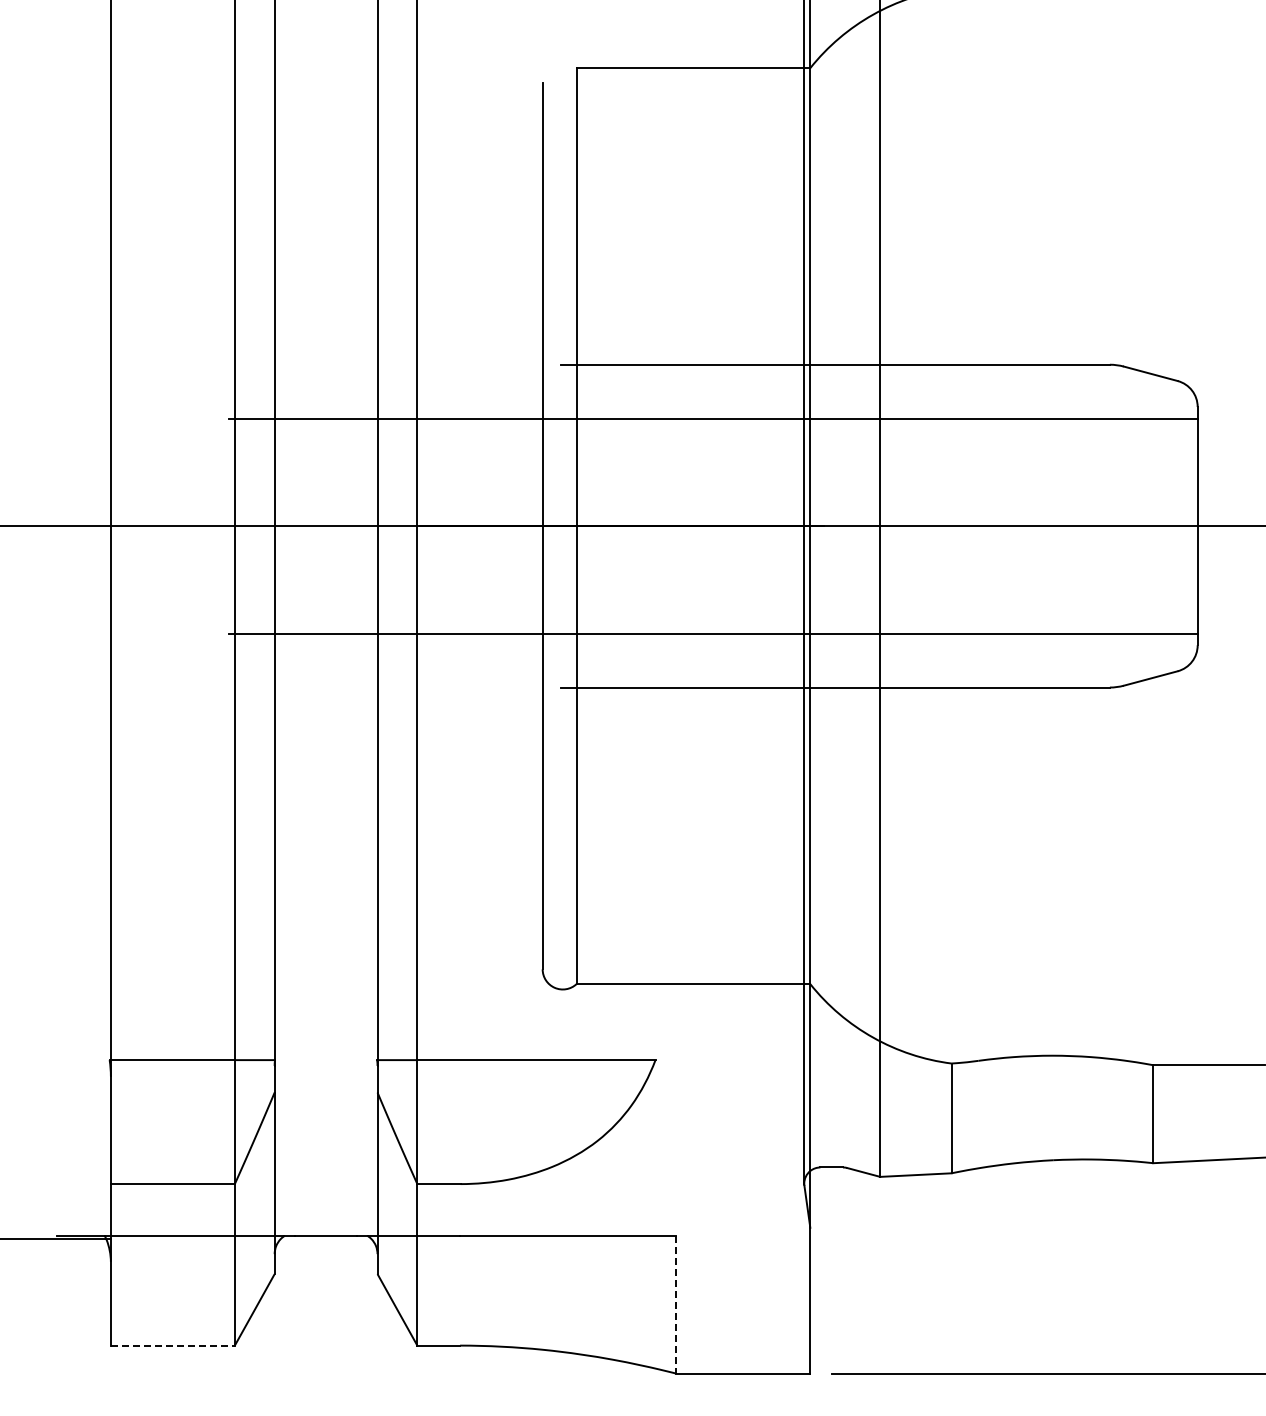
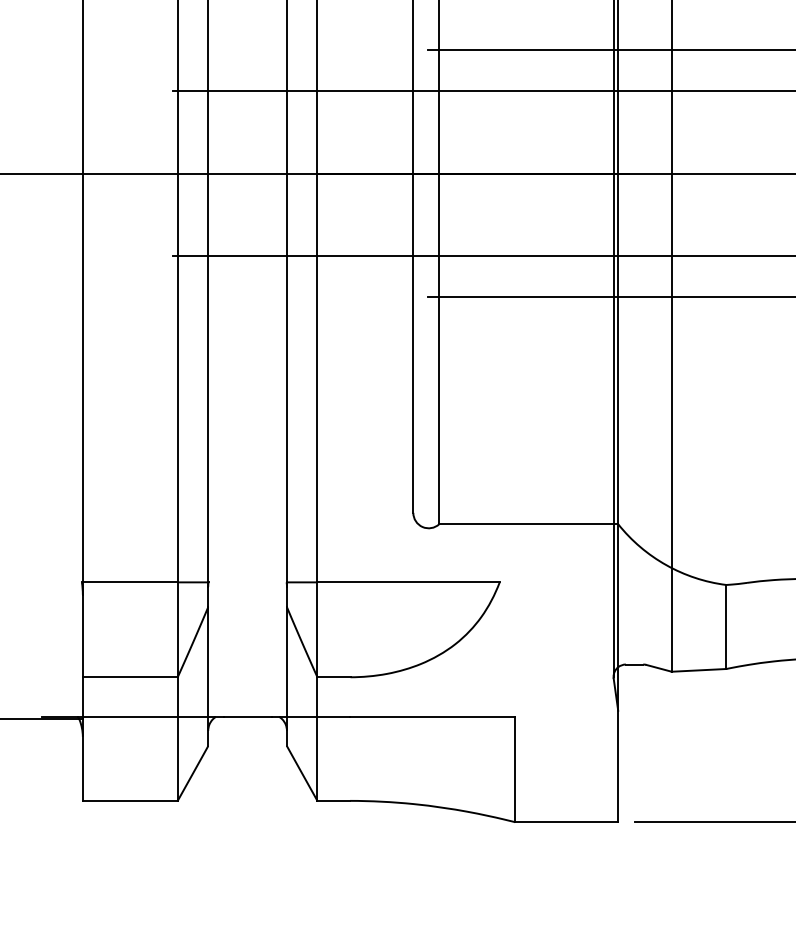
line: (675, 1304) -> (515, 769), dashed -> solid
line: (172, 1345) -> (130, 800), dashed -> solid

